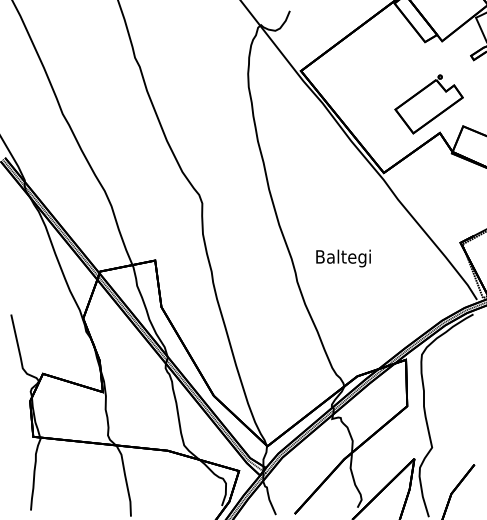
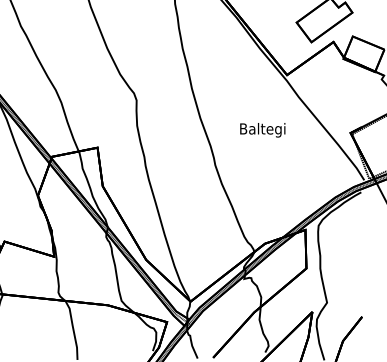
text: (343, 258) -> (262, 130), moved

